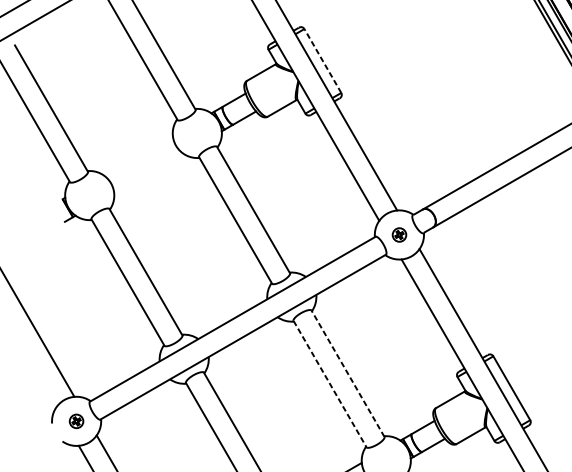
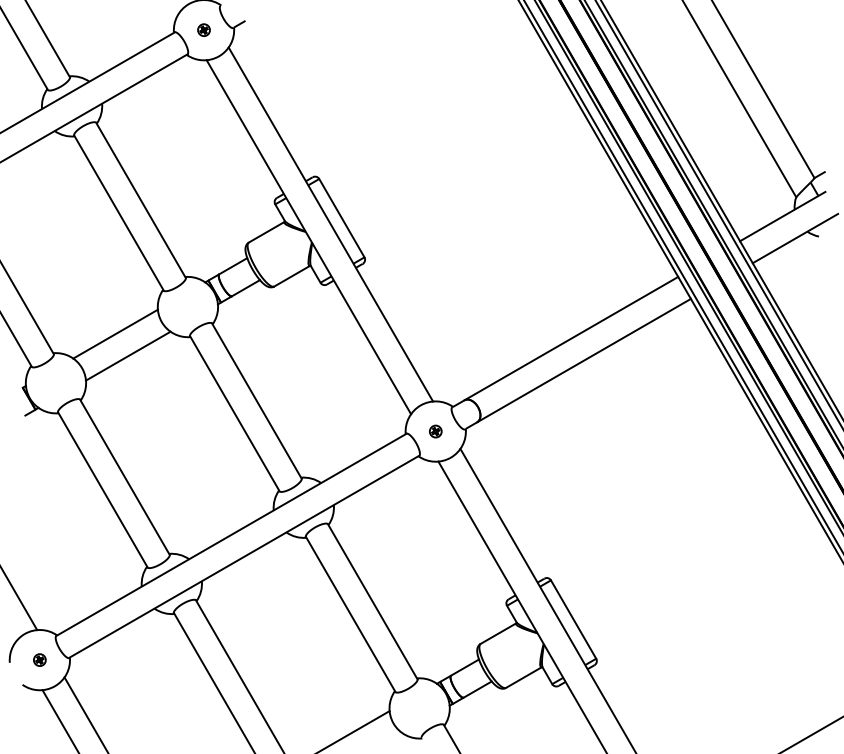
line: (322, 60) -> (341, 217), dashed -> solid
line: (138, 155) -> (115, 333), added
line: (148, 172) -> (128, 355), added
part: (399, 234) -> (435, 431), size x0.71
line: (347, 373) -> (372, 601), dashed -> solid
line: (329, 384) -> (350, 614), dashed -> solid
part: (76, 420) -> (39, 659), size x0.71

